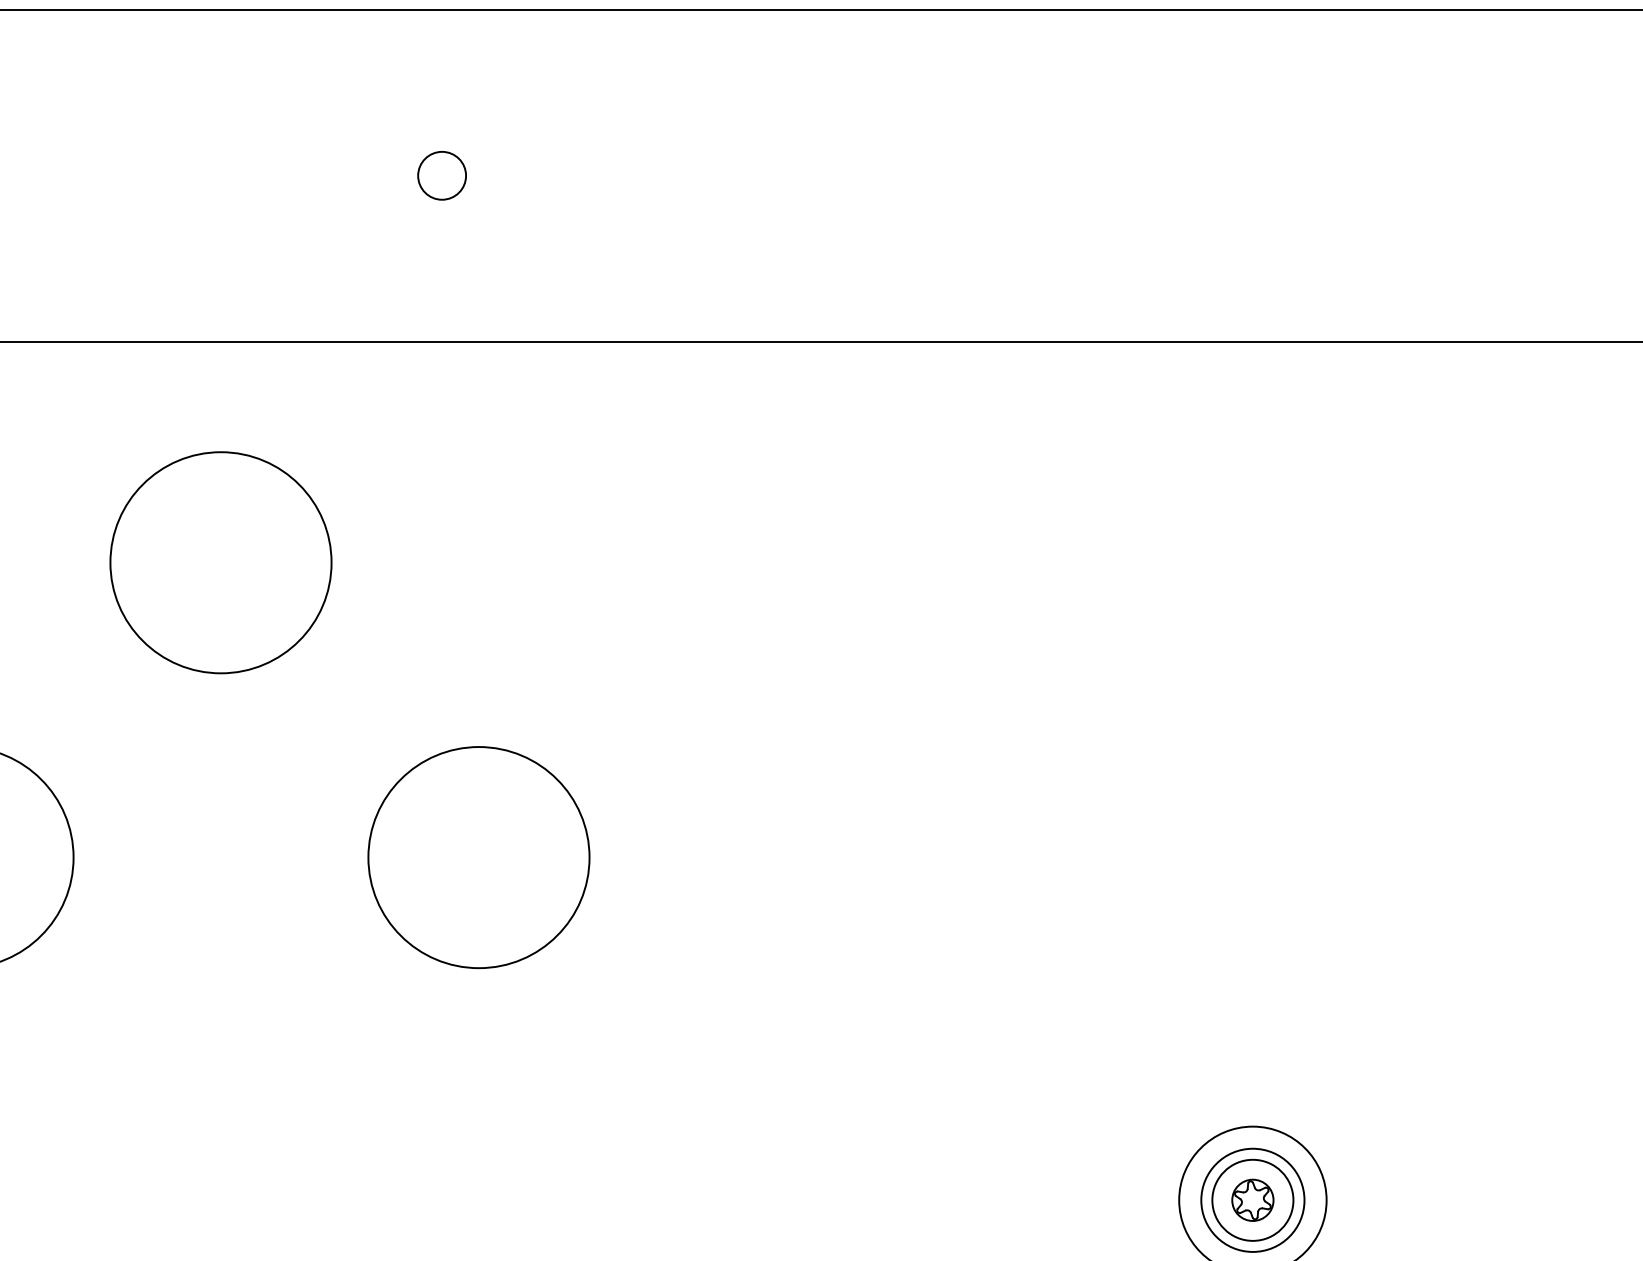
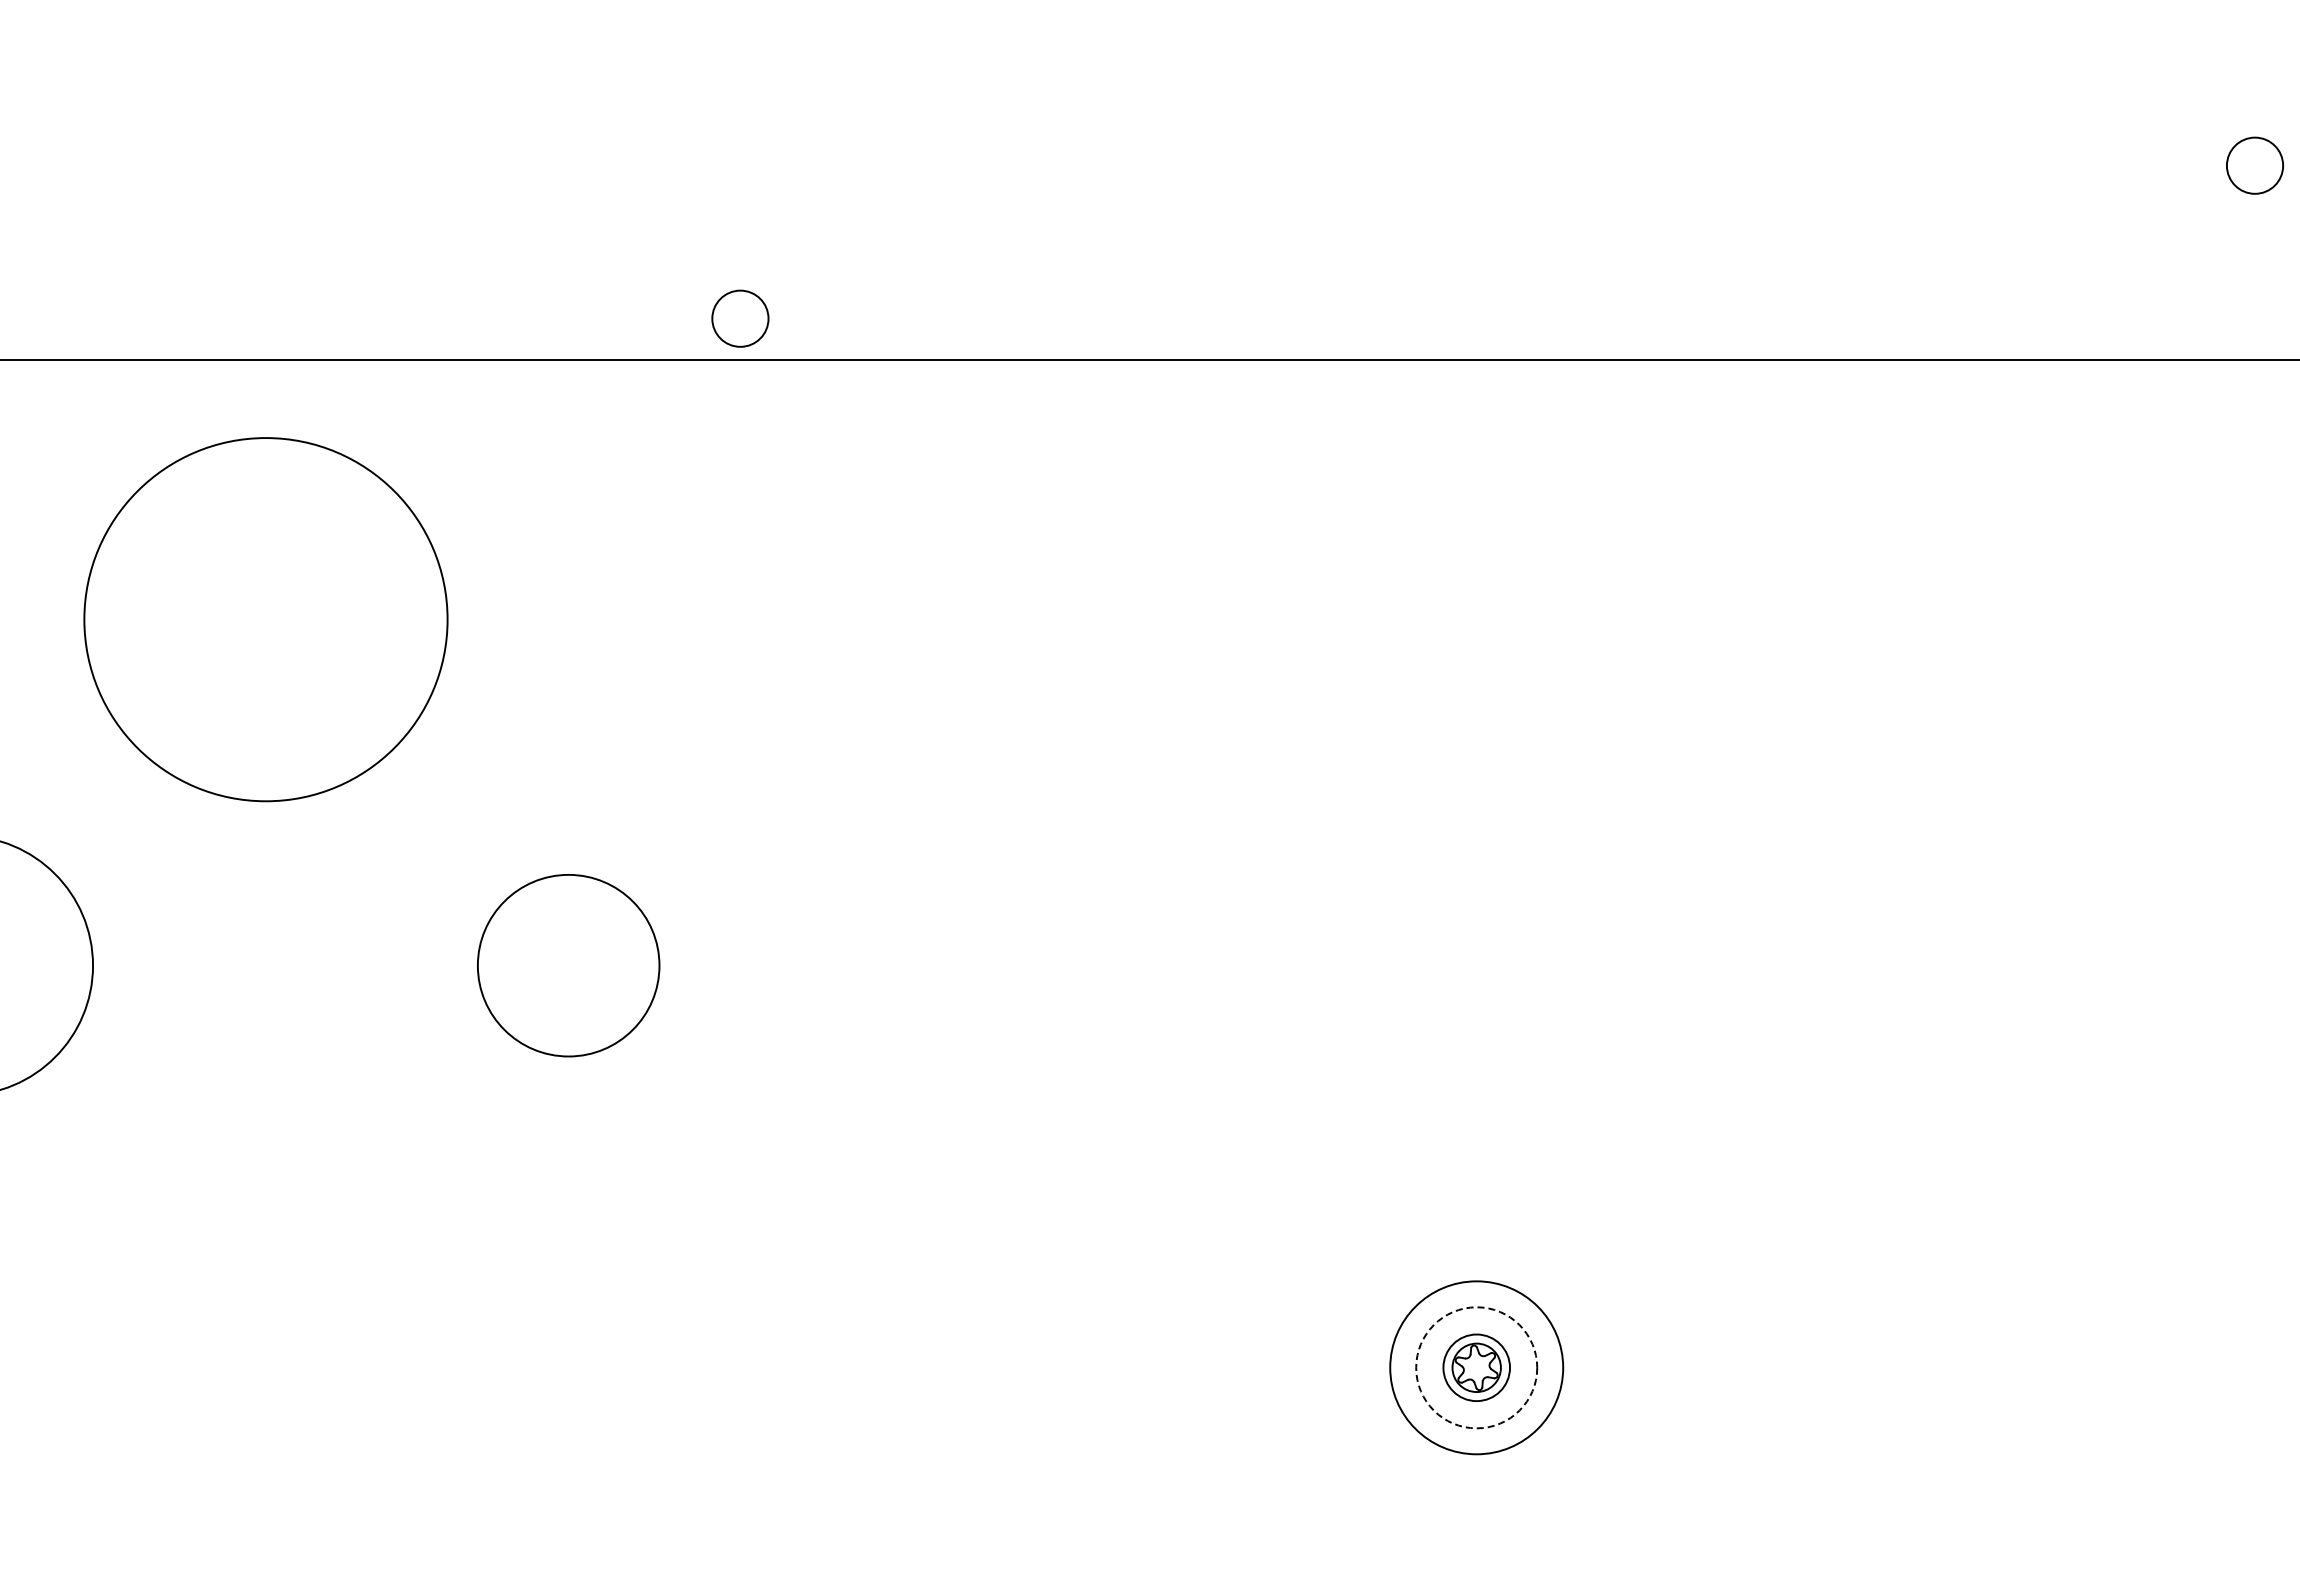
circle: (442, 175) -> (740, 318), moved
circle: (220, 562) -> (265, 619), size x1.4
circle: (478, 857) -> (568, 965), size x0.7
circle: (1252, 1200) -> (1476, 1367), size x0.7
circle: (1252, 1200) -> (1476, 1367), solid -> dashed

